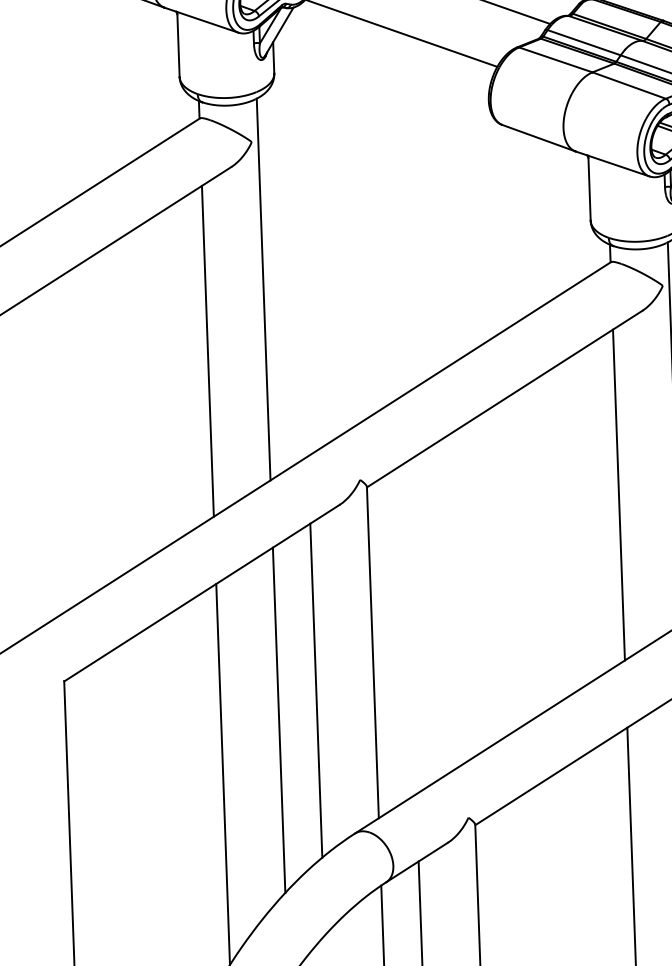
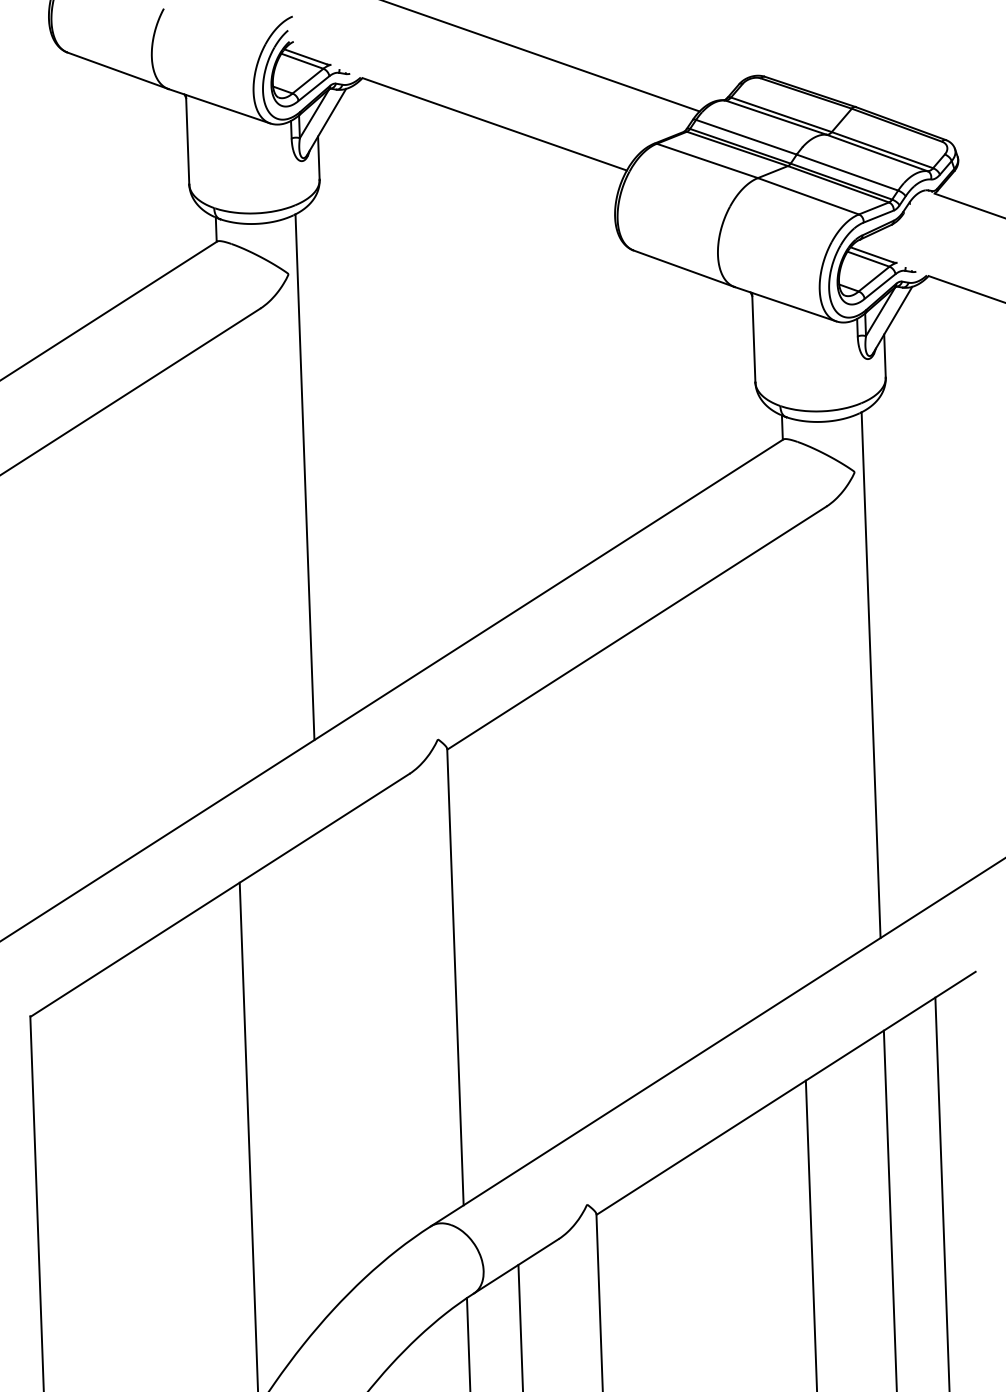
line: (208, 351) -> (228, 562), removed
line: (619, 495) -> (794, 760), removed
line: (316, 690) -> (377, 1029), removed
line: (278, 720) -> (325, 1070), removed

